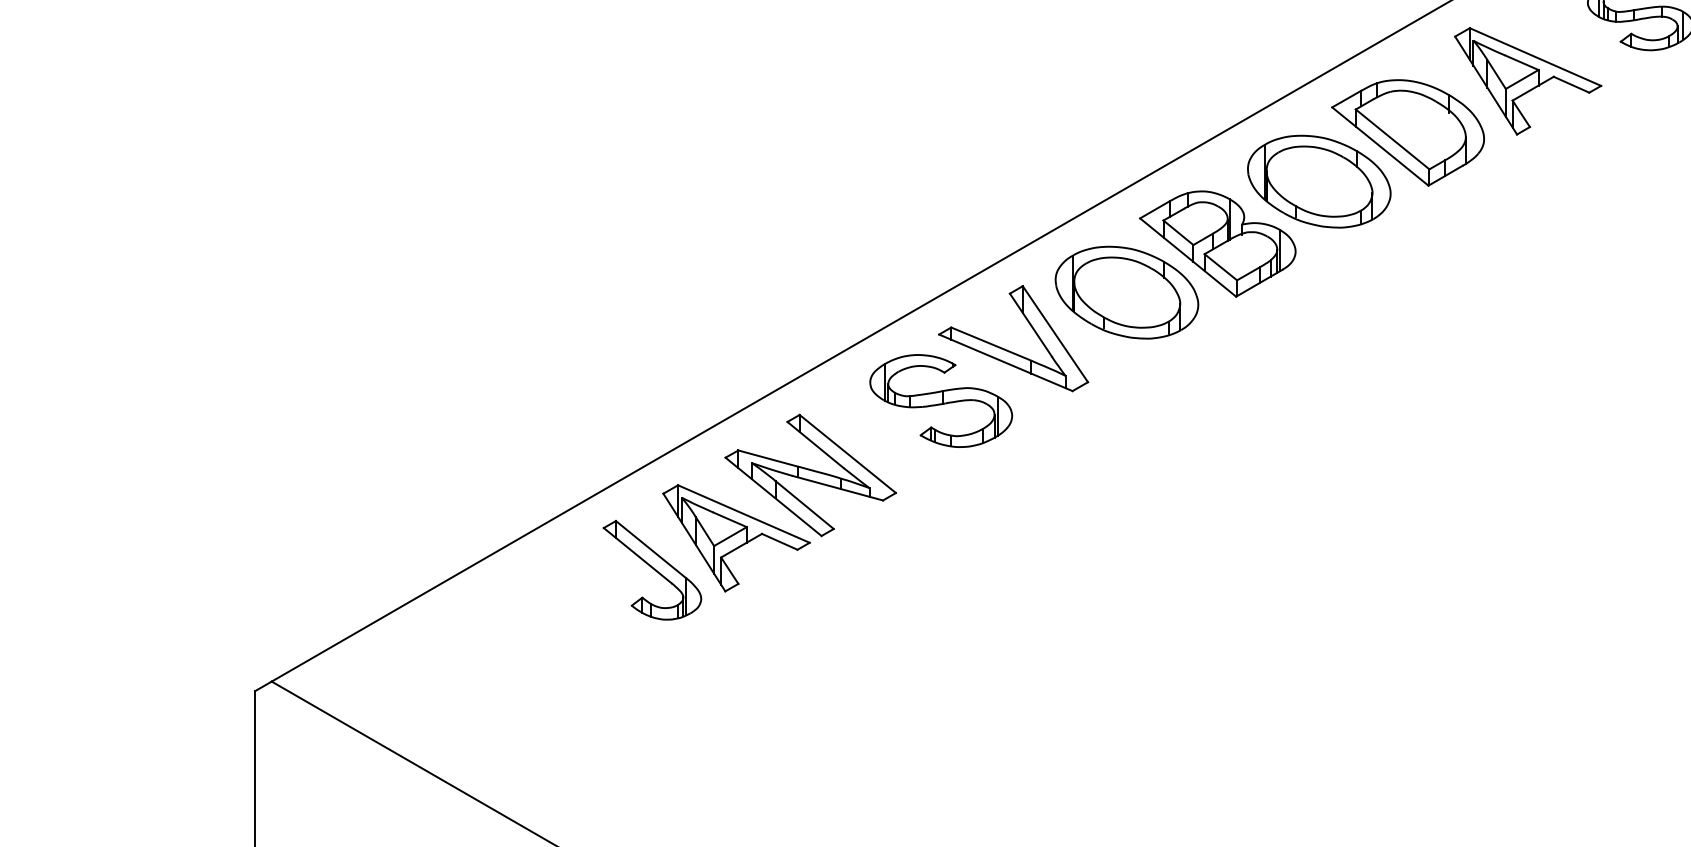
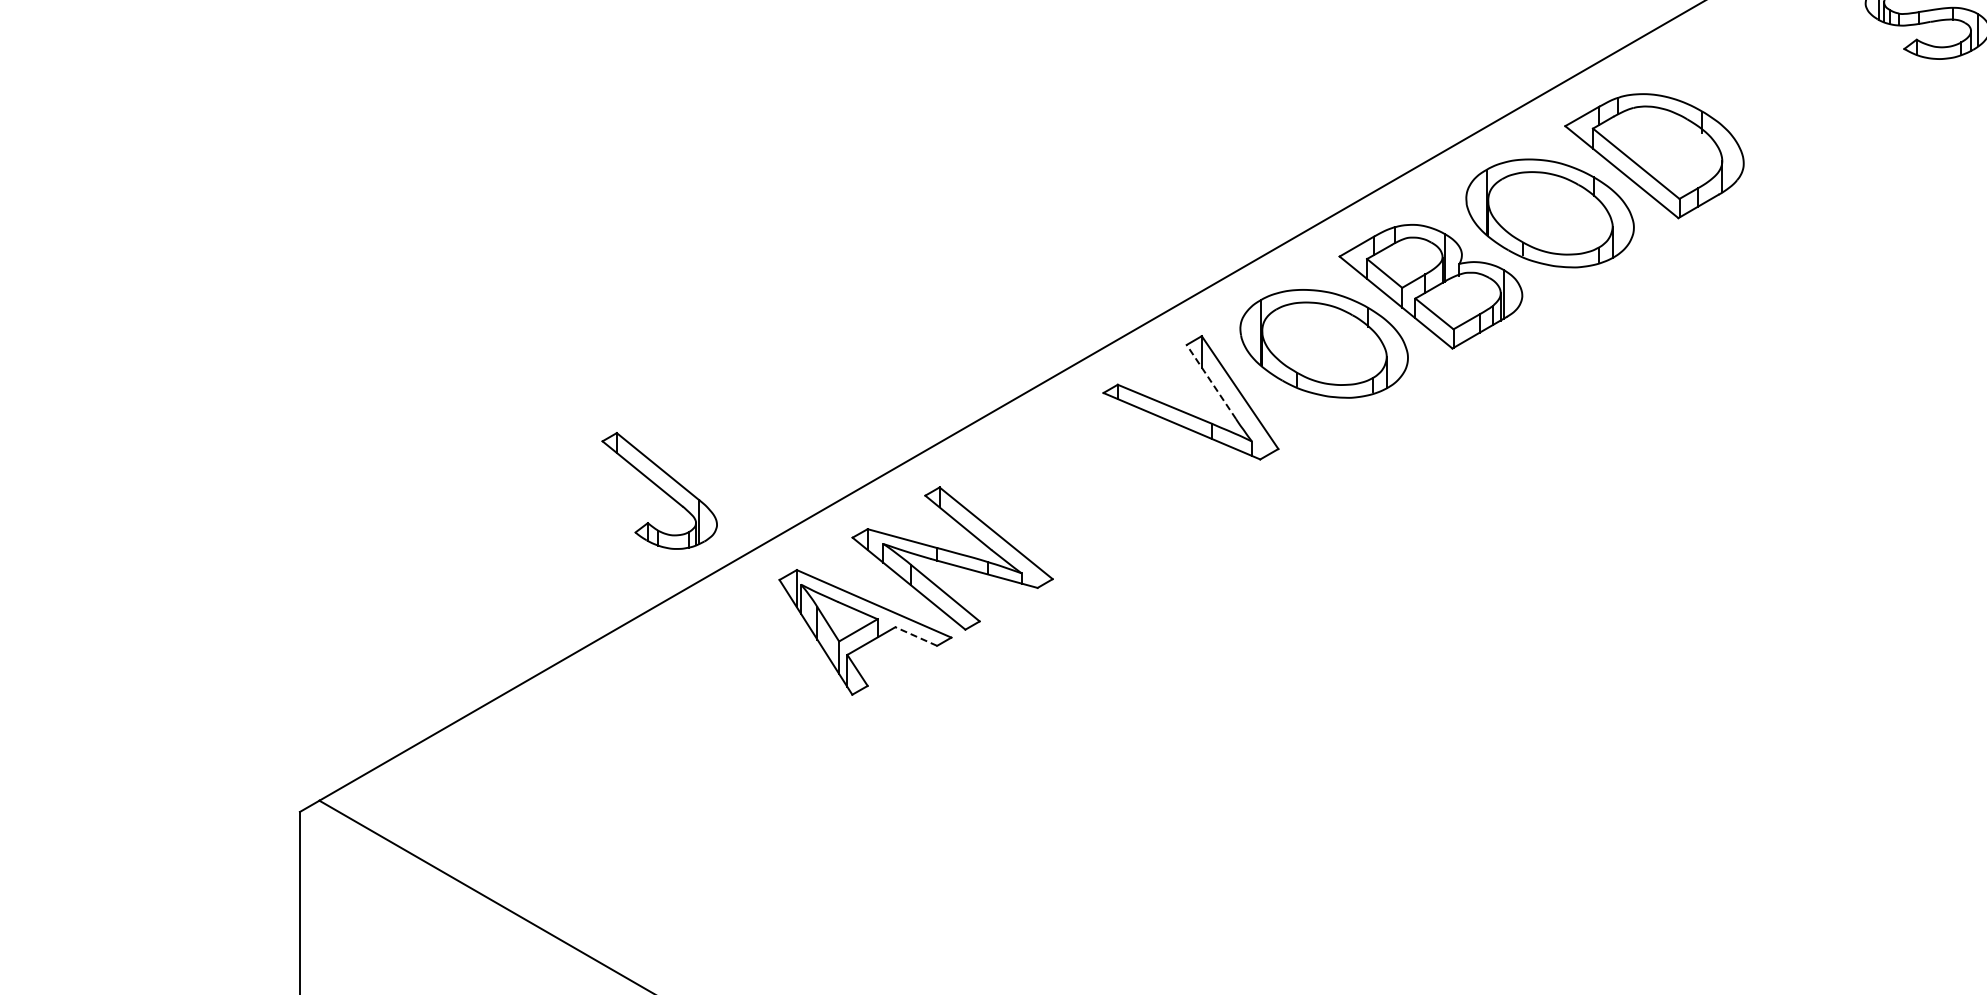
part: (1528, 81) -> (1795, 95), removed
line: (1031, 325) -> (1211, 382), solid -> dashed
part: (940, 401) -> (1105, 471), removed
line: (779, 541) -> (916, 636), solid -> dashed
part: (652, 569) -> (659, 490), moved

